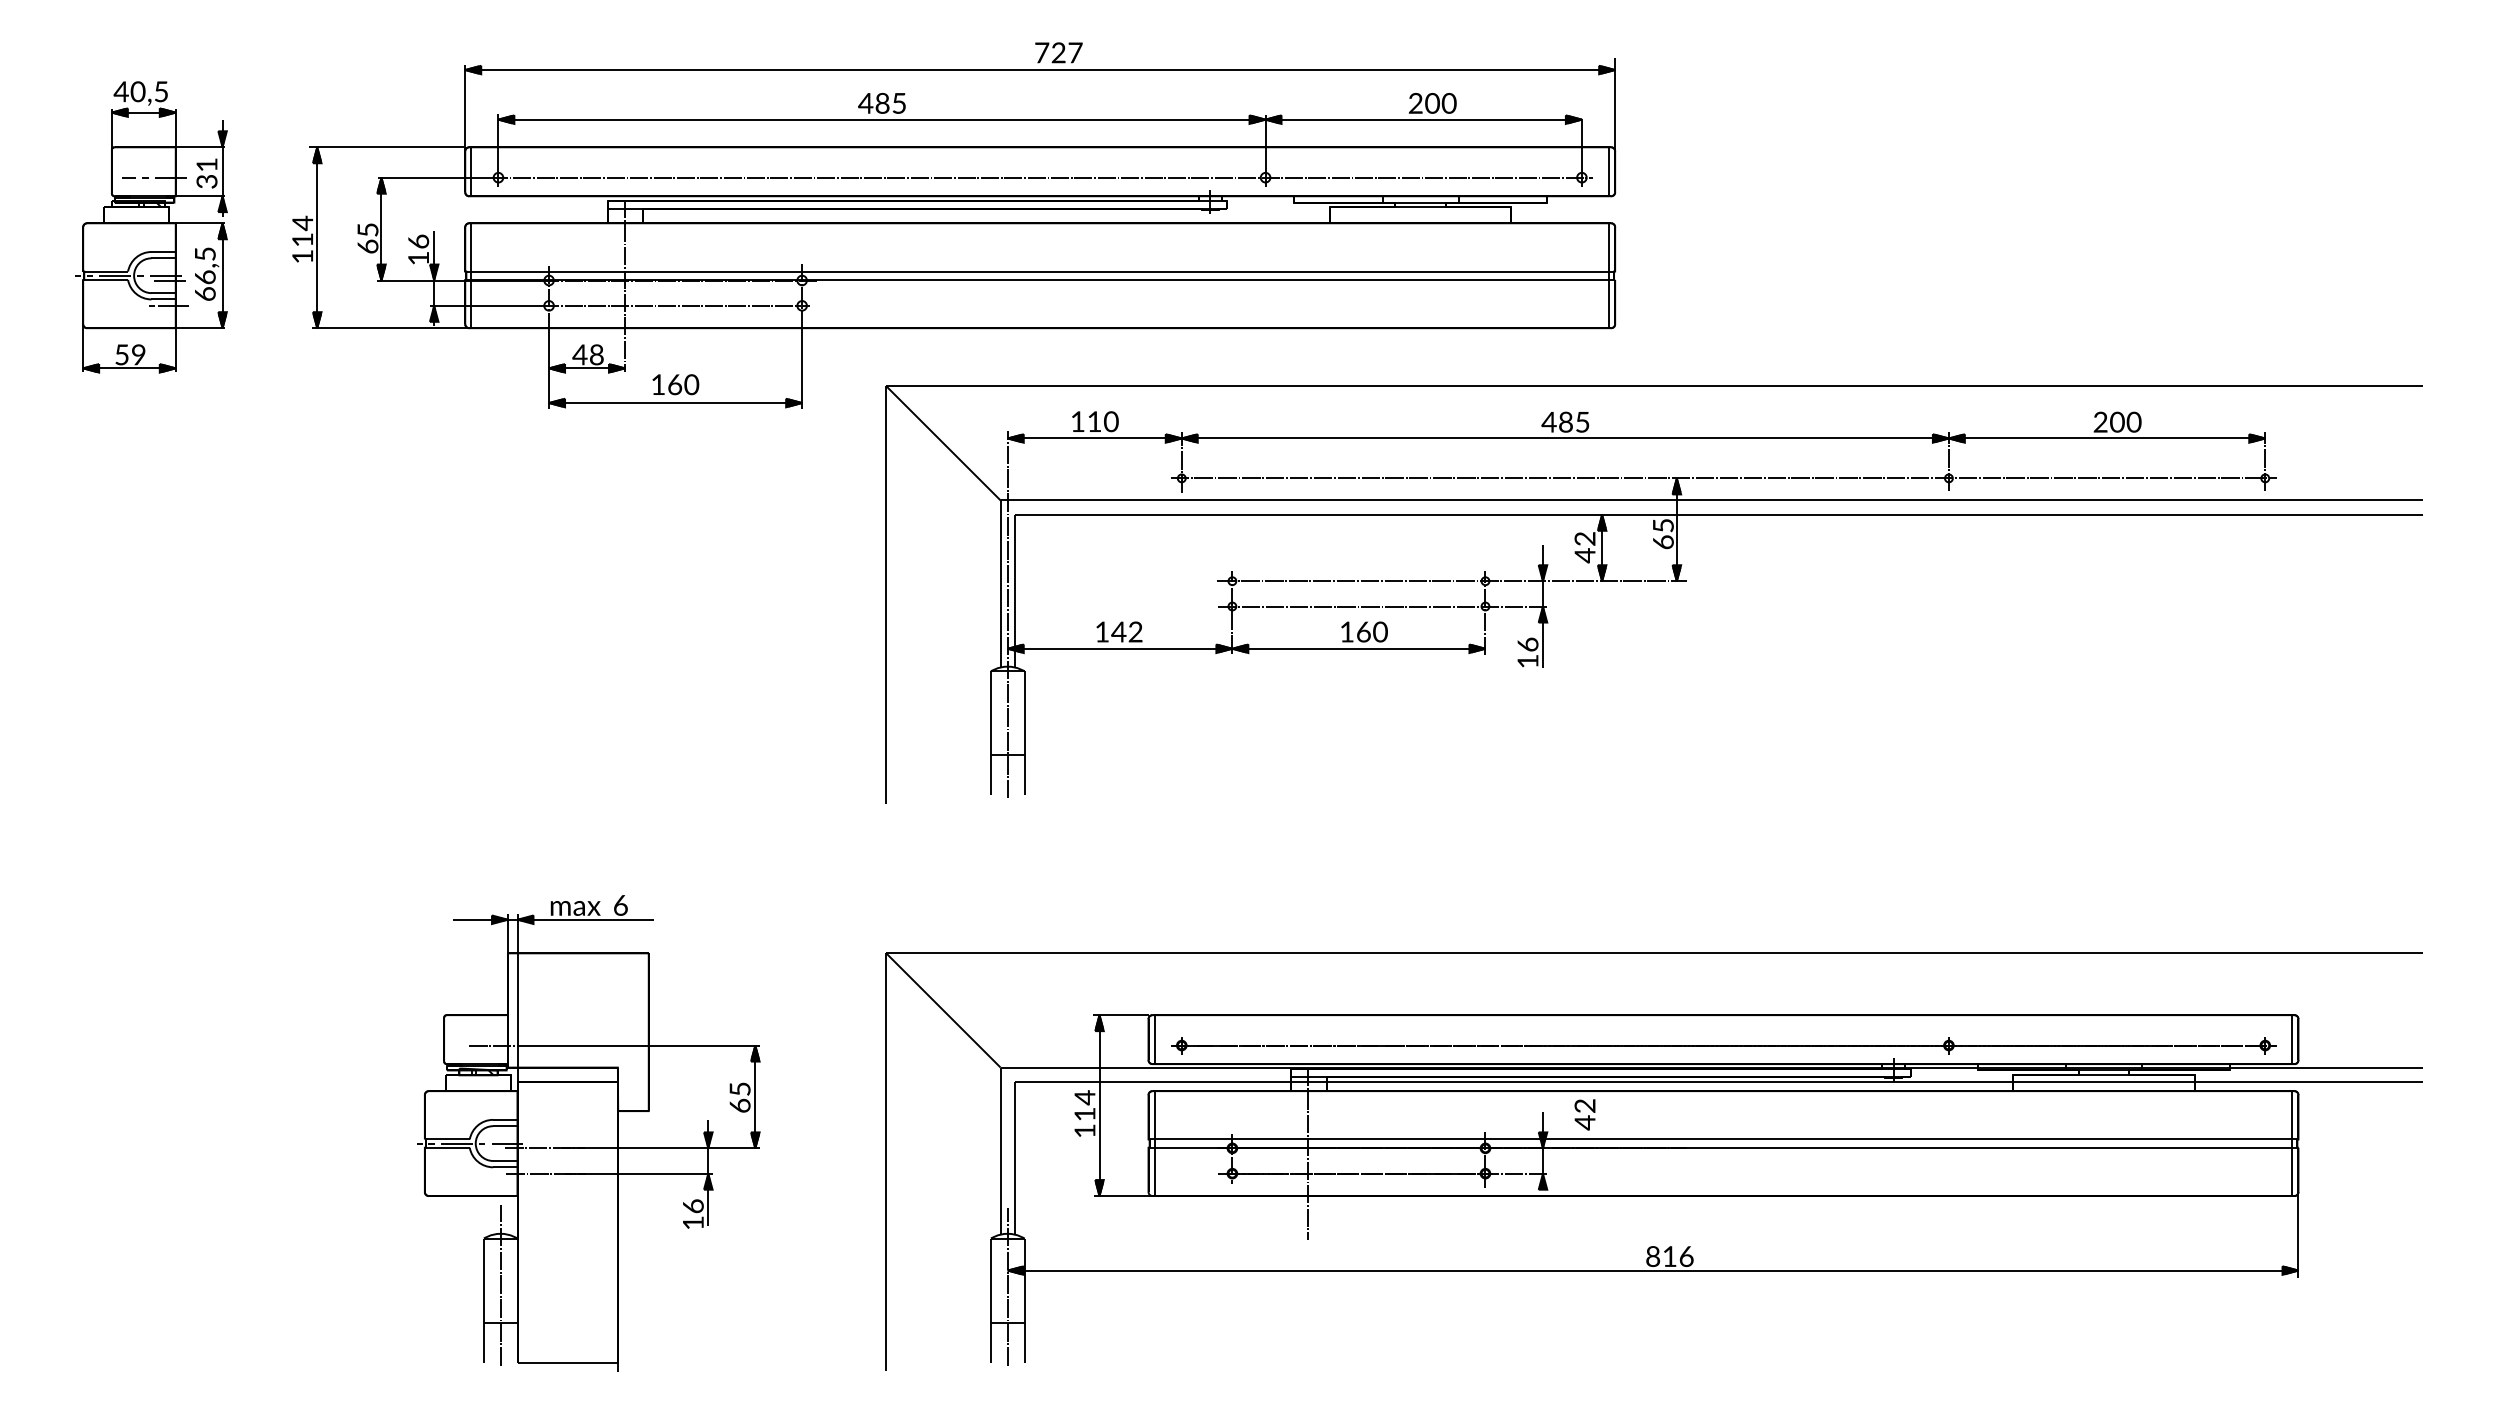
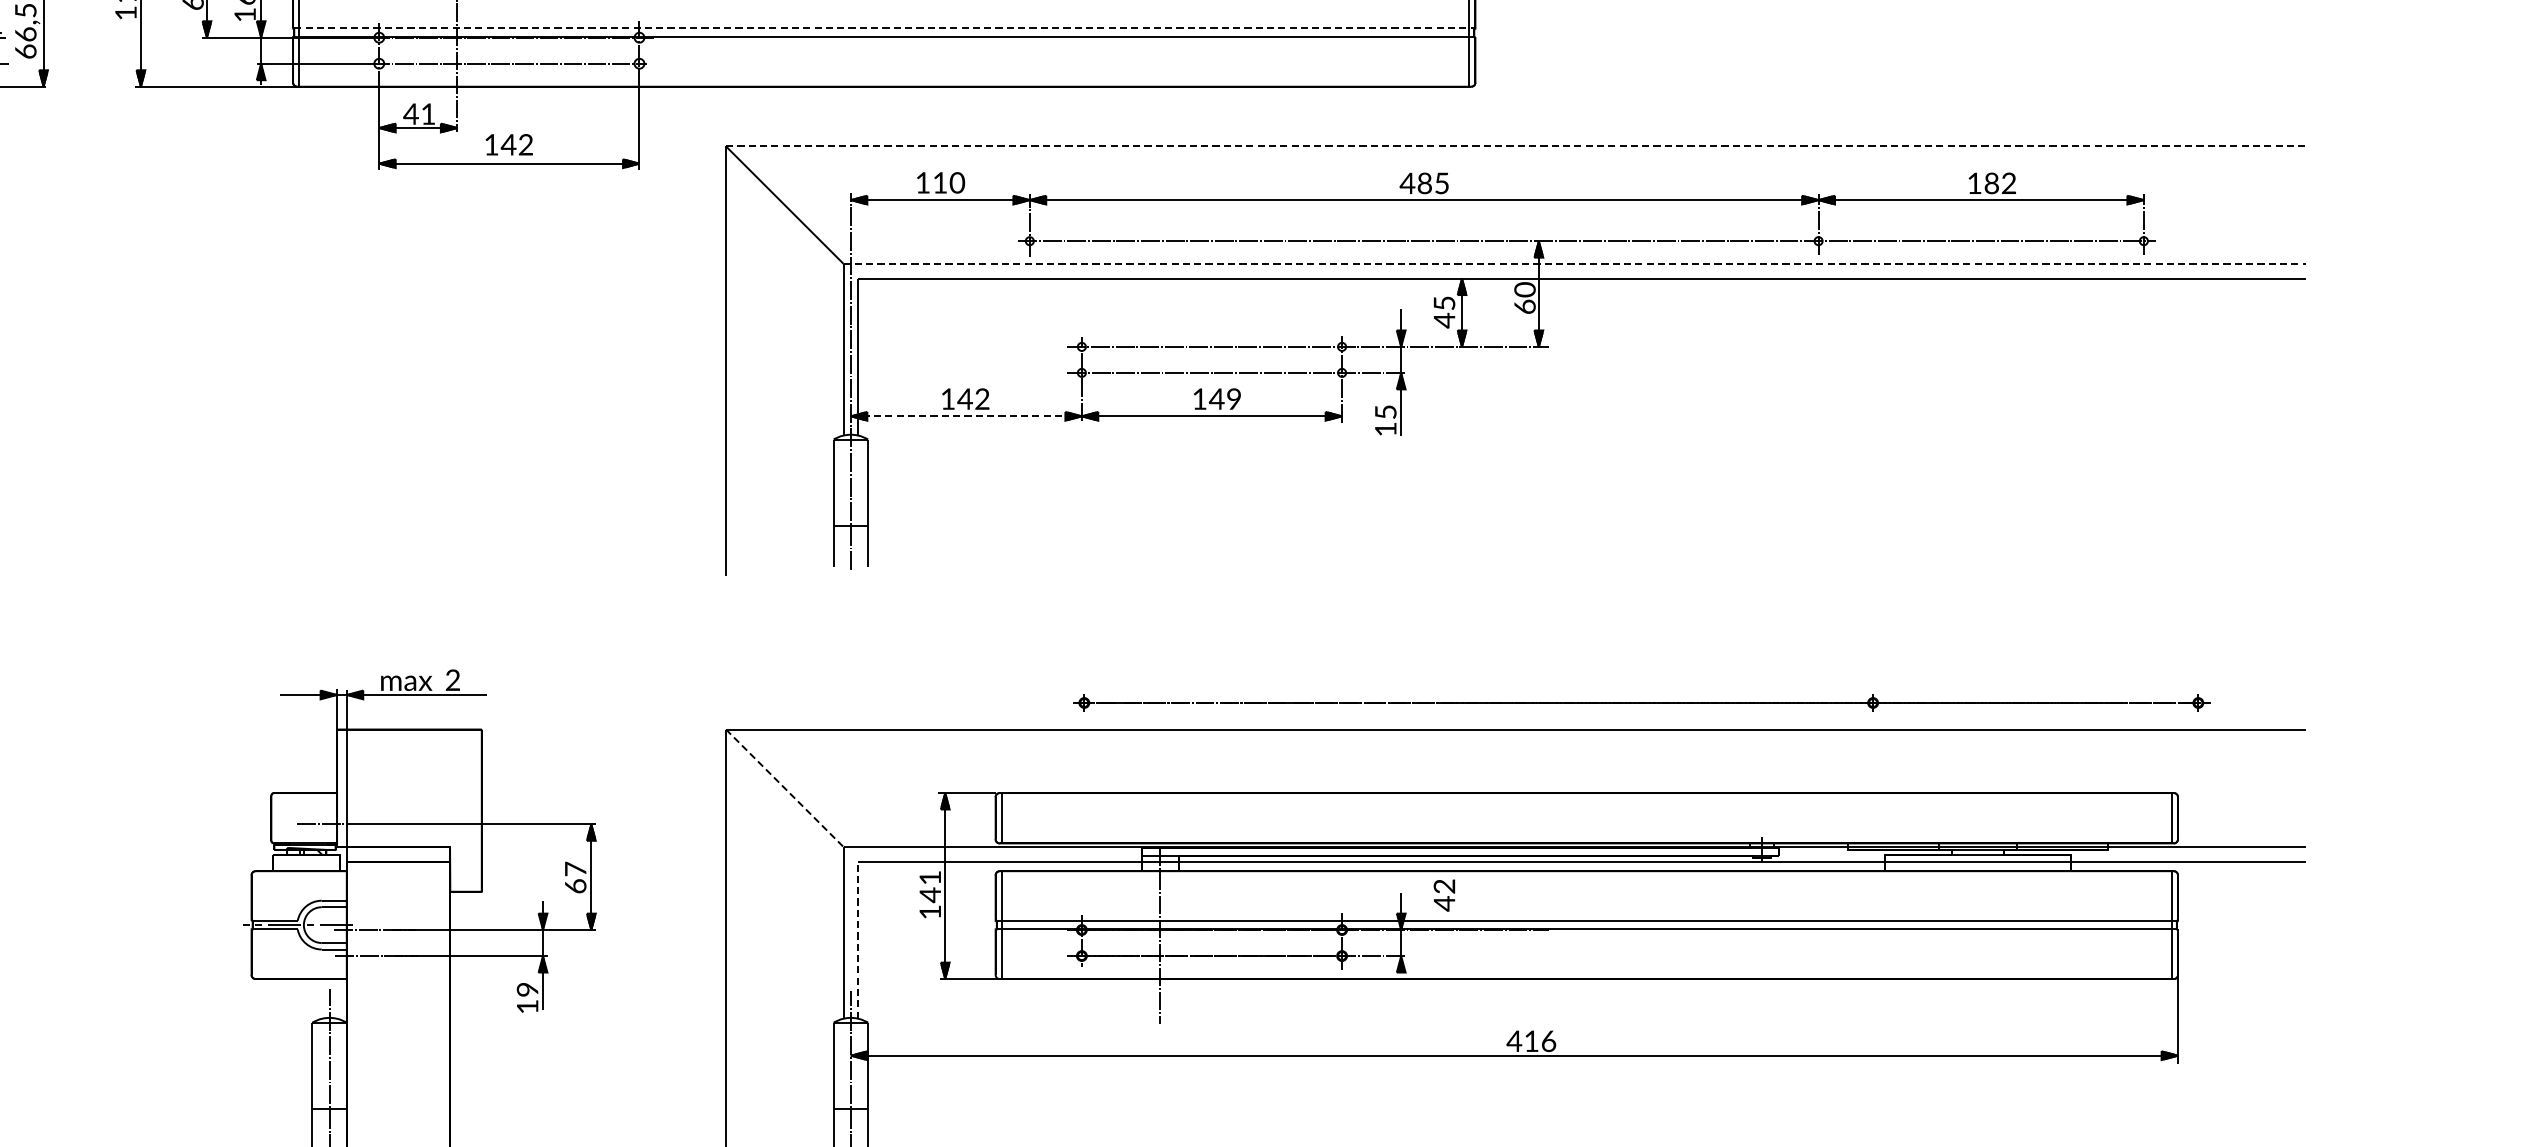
line: (1040, 271) -> (884, 28), solid -> dashed
text: (596, 354) -> (428, 113), 48 -> 41
text: (683, 384) -> (517, 144), 160 -> 142
line: (1655, 386) -> (1516, 146), solid -> dashed
text: (2117, 421) -> (1991, 182), 200 -> 182
line: (1712, 500) -> (1575, 263), solid -> dashed
text: (1662, 525) -> (1524, 289), 65 -> 60
text: (1584, 538) -> (1443, 302), 42 -> 45
text: (1371, 632) -> (1224, 399), 160 -> 149
text: (1527, 644) -> (1385, 411), 16 -> 15
line: (1120, 648) -> (966, 416), solid -> dashed
text: (620, 904) -> (452, 679), 6 -> 2
line: (943, 1010) -> (784, 788), solid -> dashed
part: (1723, 1045) -> (1641, 702), moved
text: (739, 1088) -> (575, 868), 65 -> 67
text: (1084, 1106) -> (929, 886), 114 -> 141
line: (1014, 1157) -> (857, 939), solid -> dashed
text: (692, 1206) -> (526, 989), 16 -> 19
text: (1652, 1256) -> (1513, 1041), 816 -> 416

